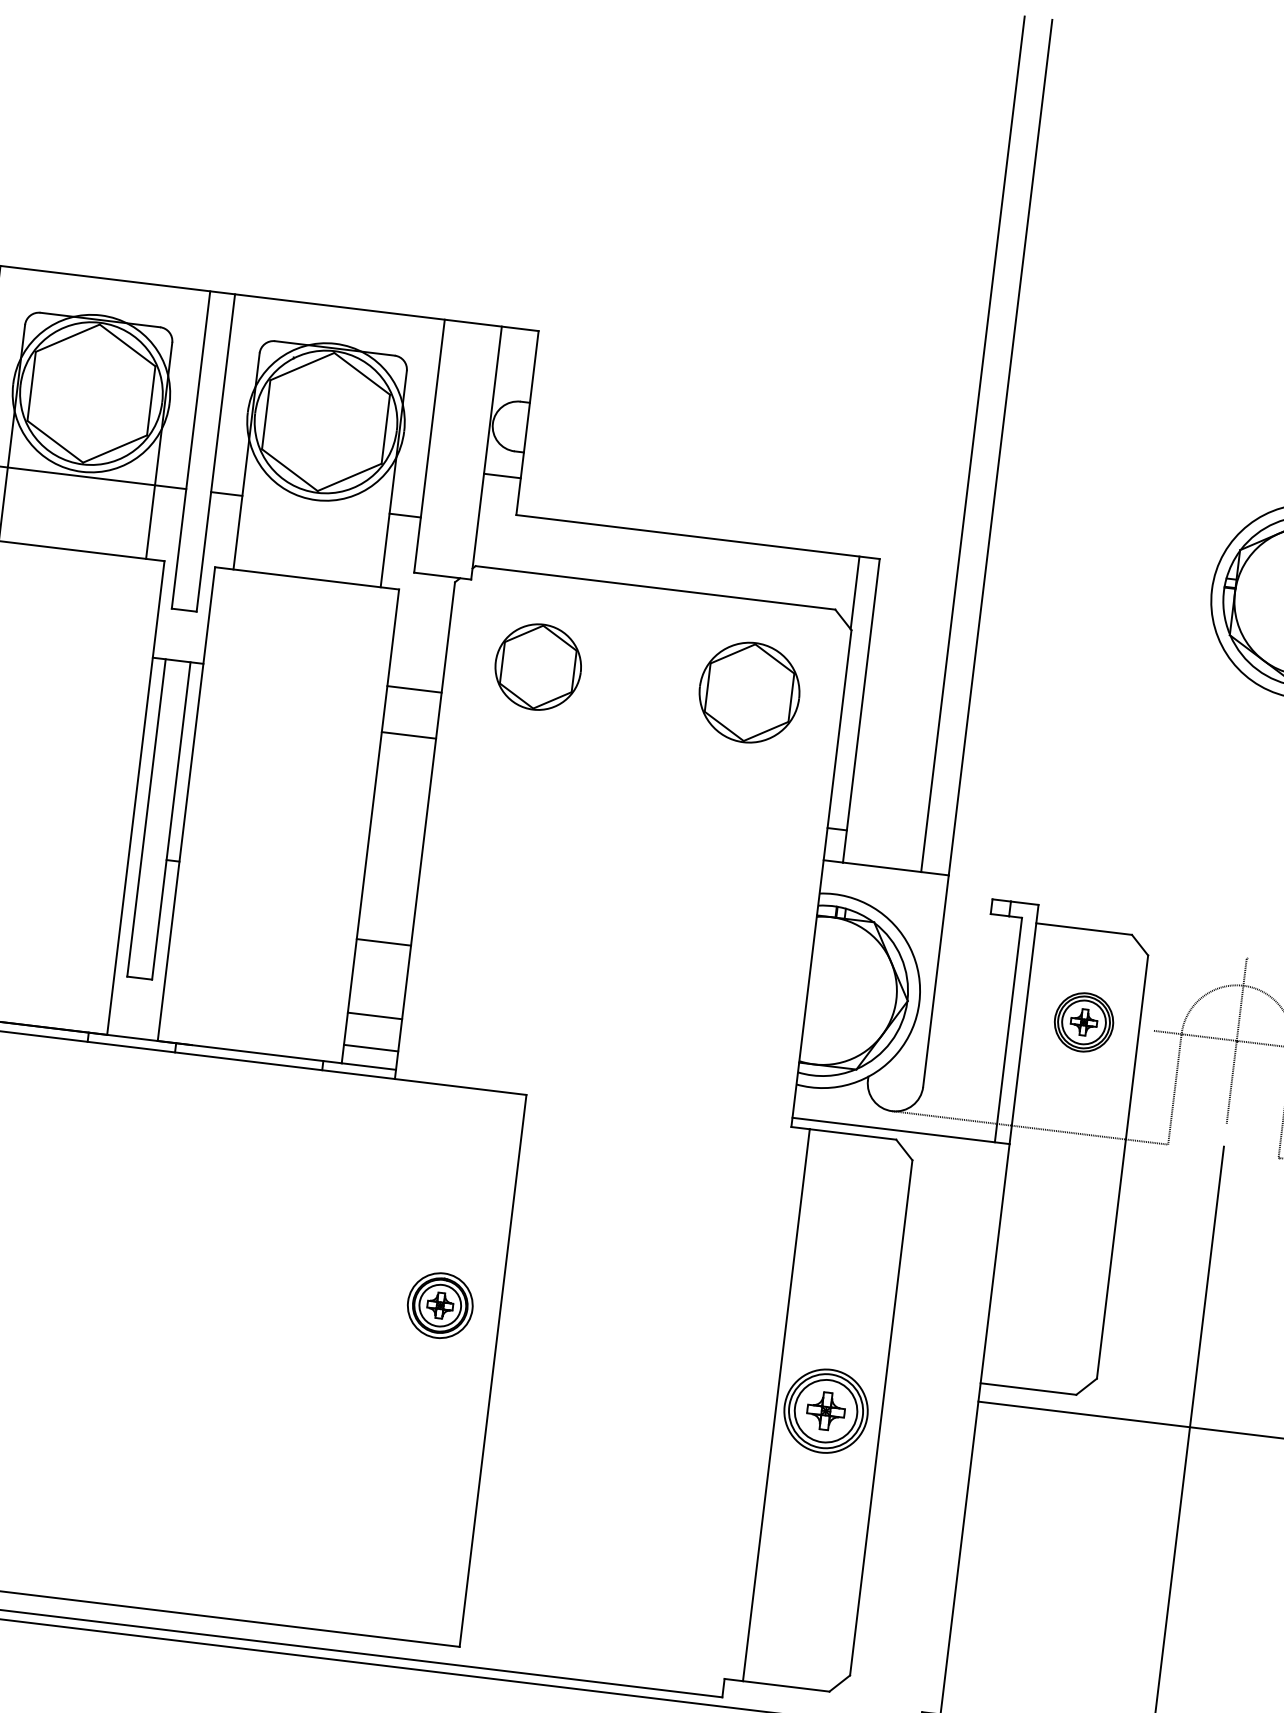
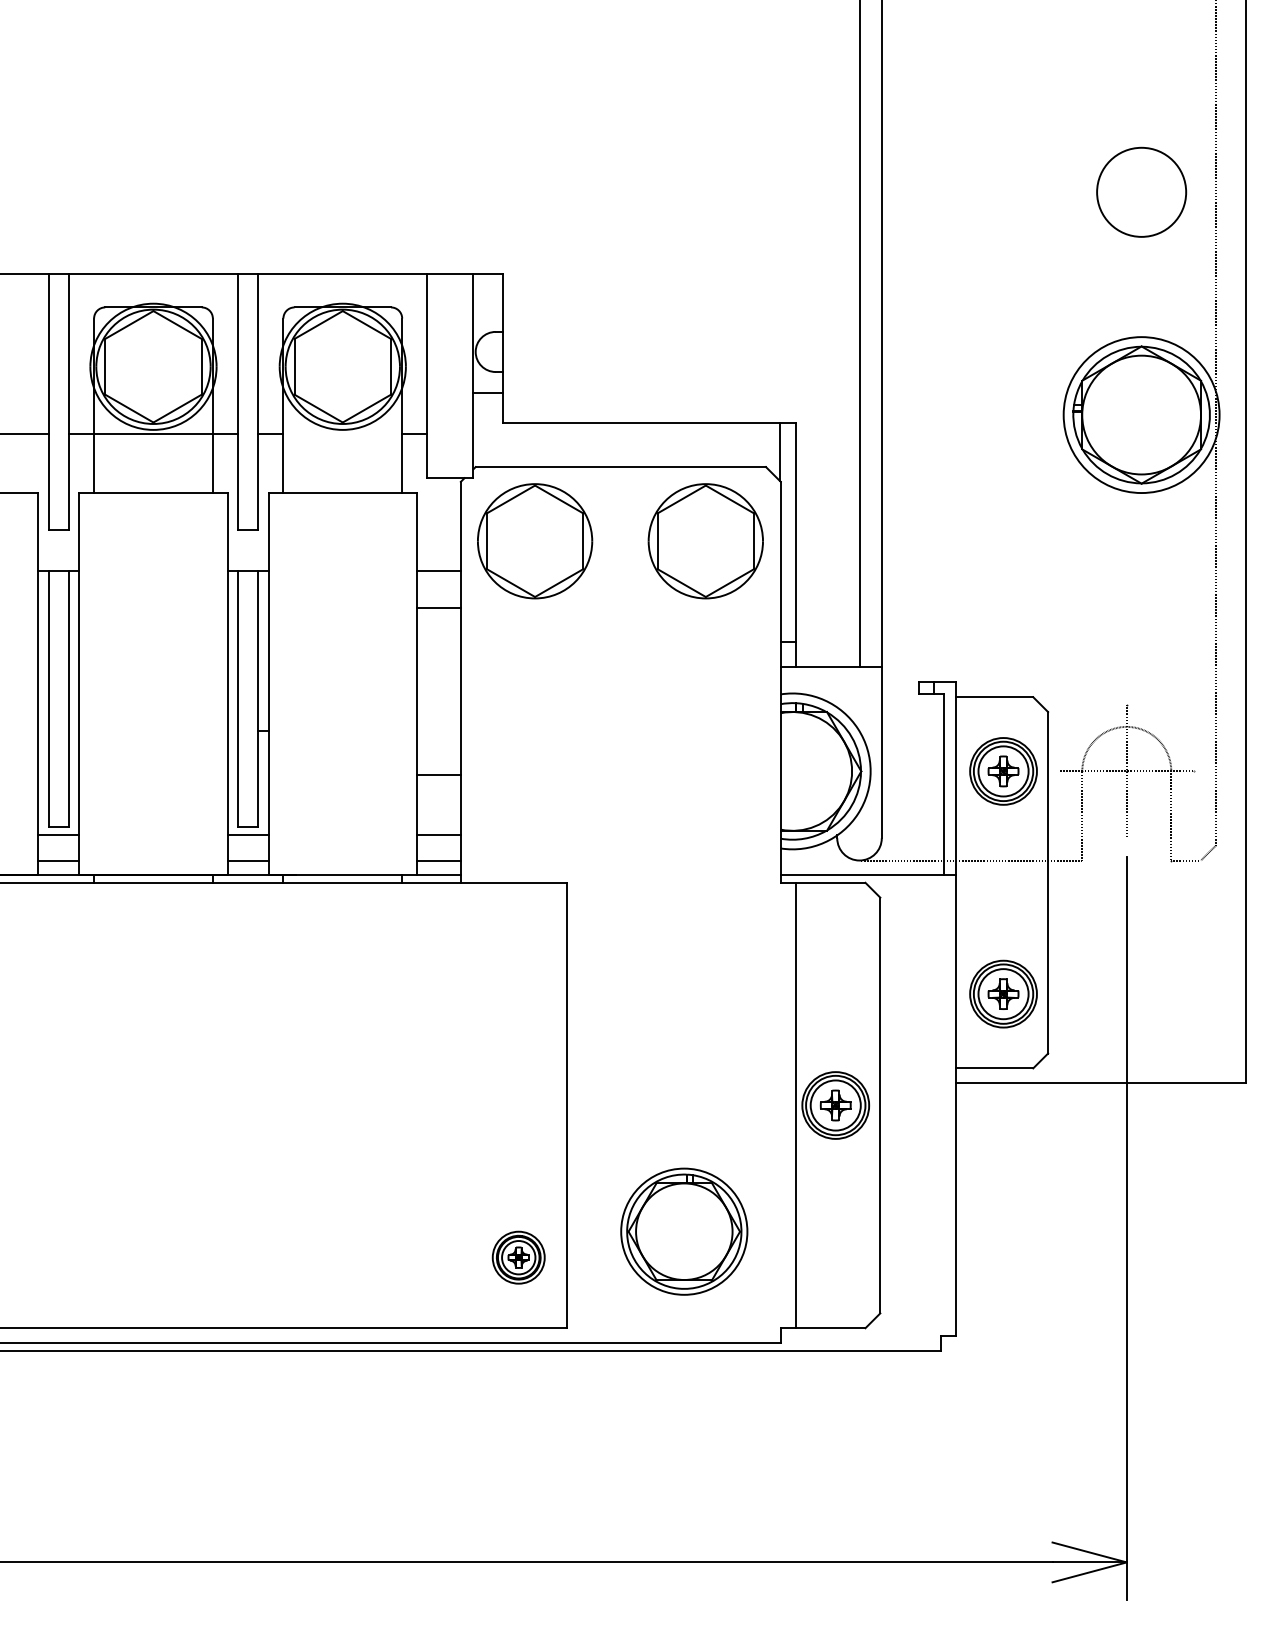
part: (538, 667) -> (535, 541), size x1.67
part: (749, 692) -> (705, 541), size x1.43
line: (137, 987) -> (247, 834), added
line: (133, 1019) -> (247, 860), added
part: (1083, 1022) -> (1003, 771), size x1.43
part: (1050, 1297) -> (1003, 993), added
part: (440, 1305) -> (518, 1257), moved
part: (619, 1544) -> (684, 1231), added

